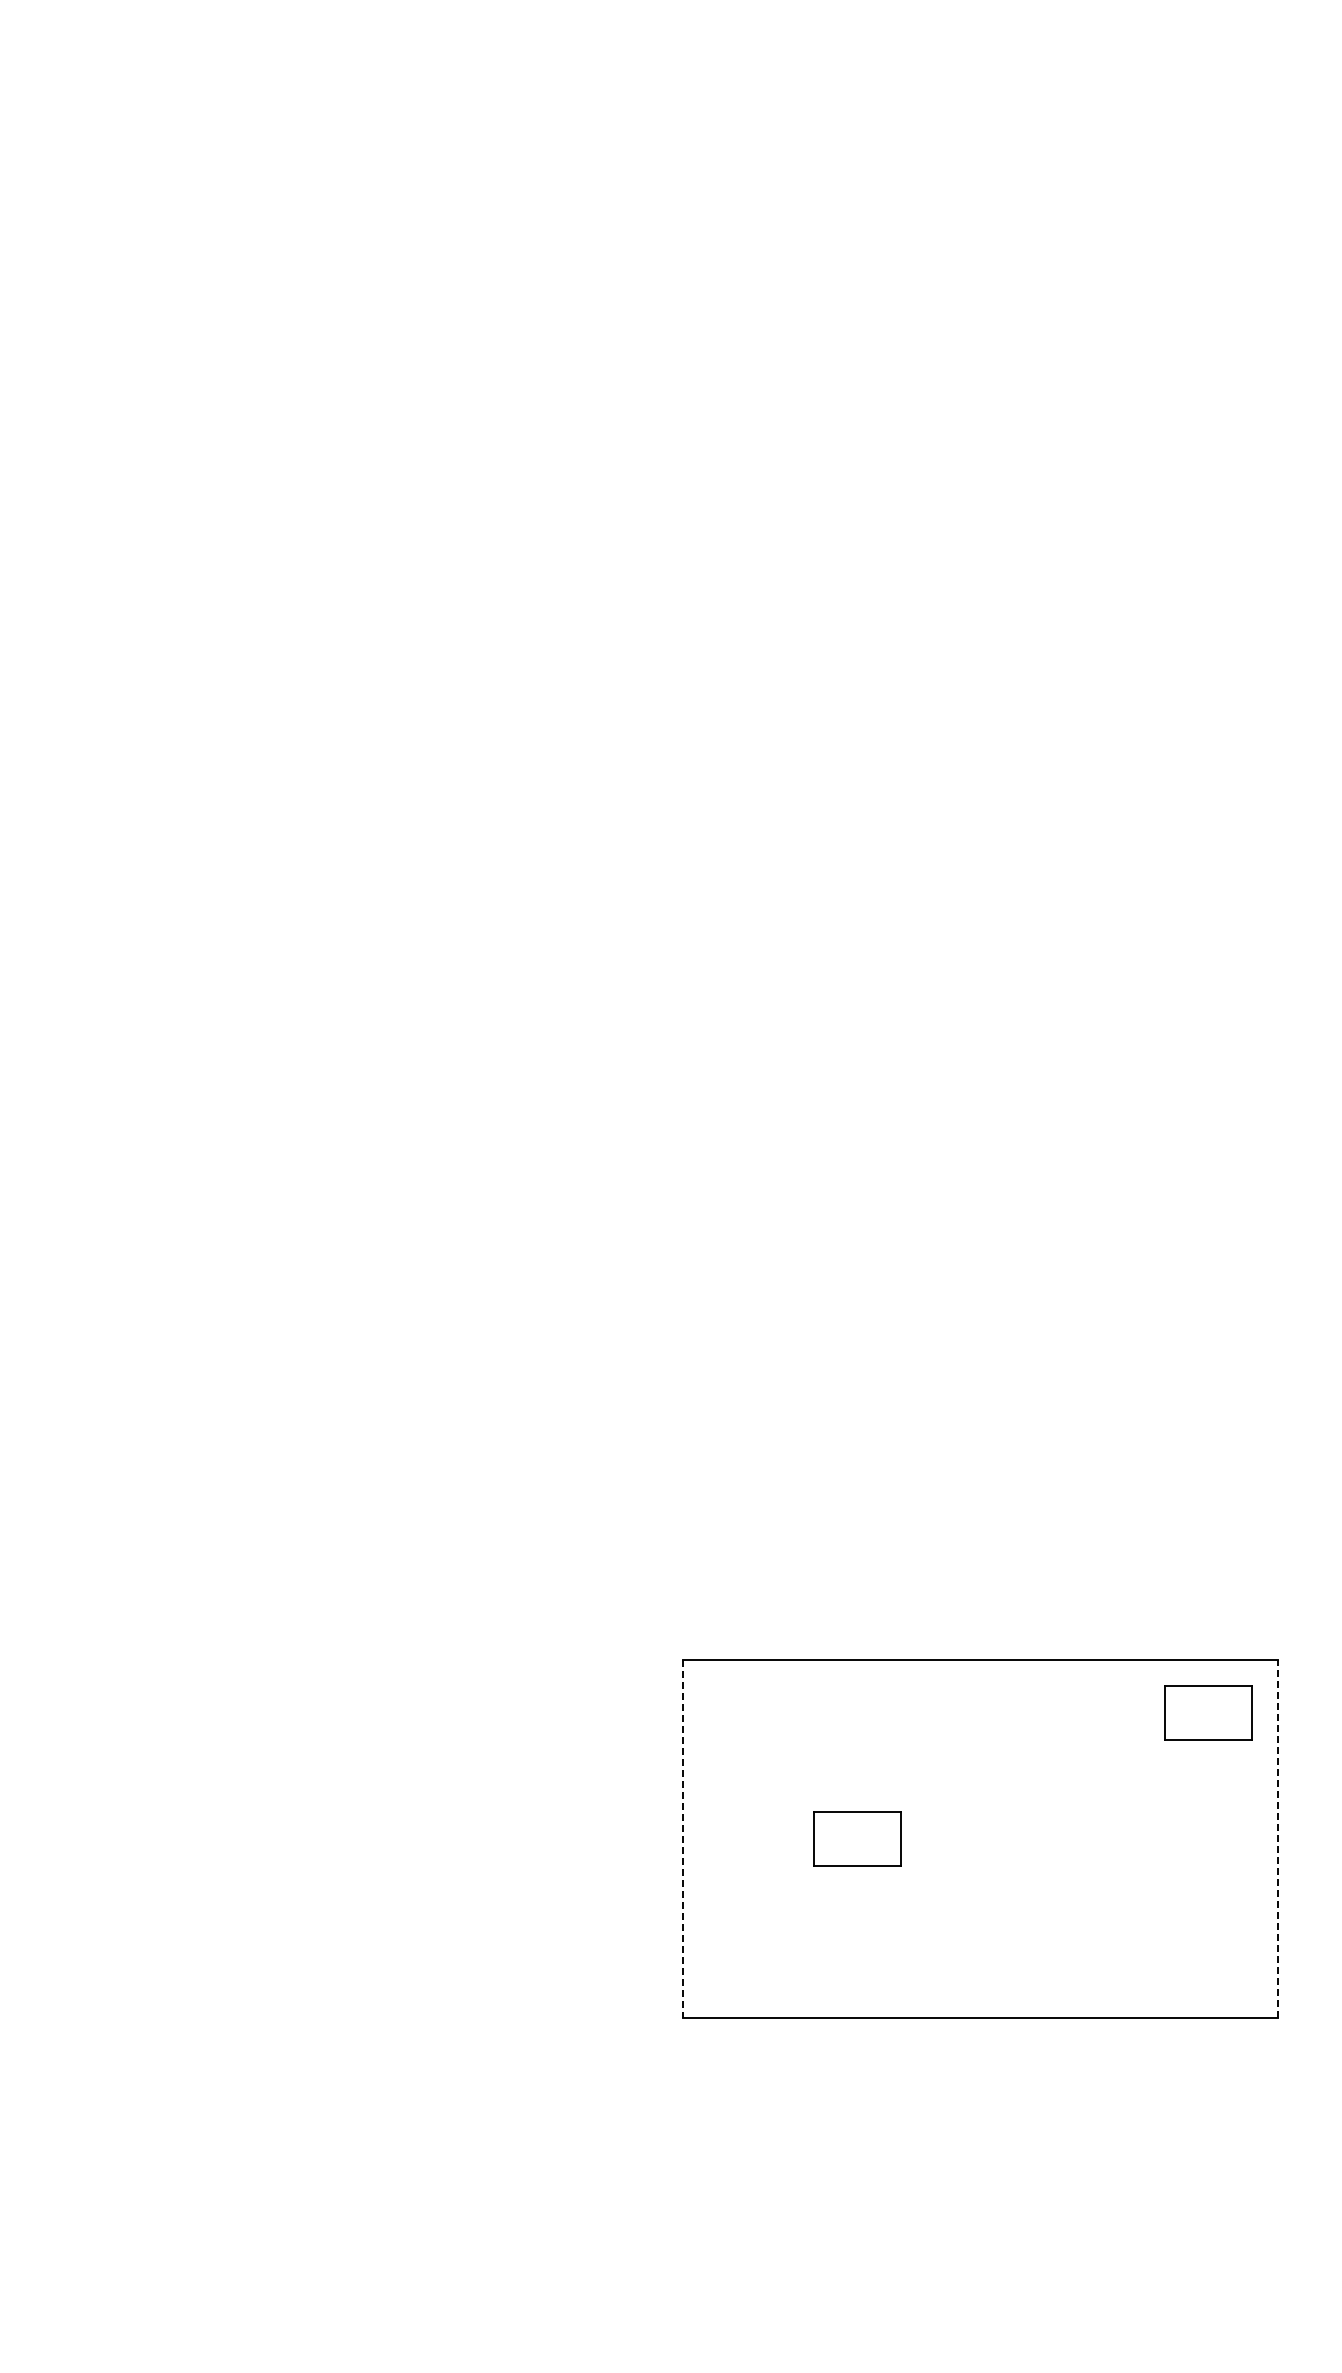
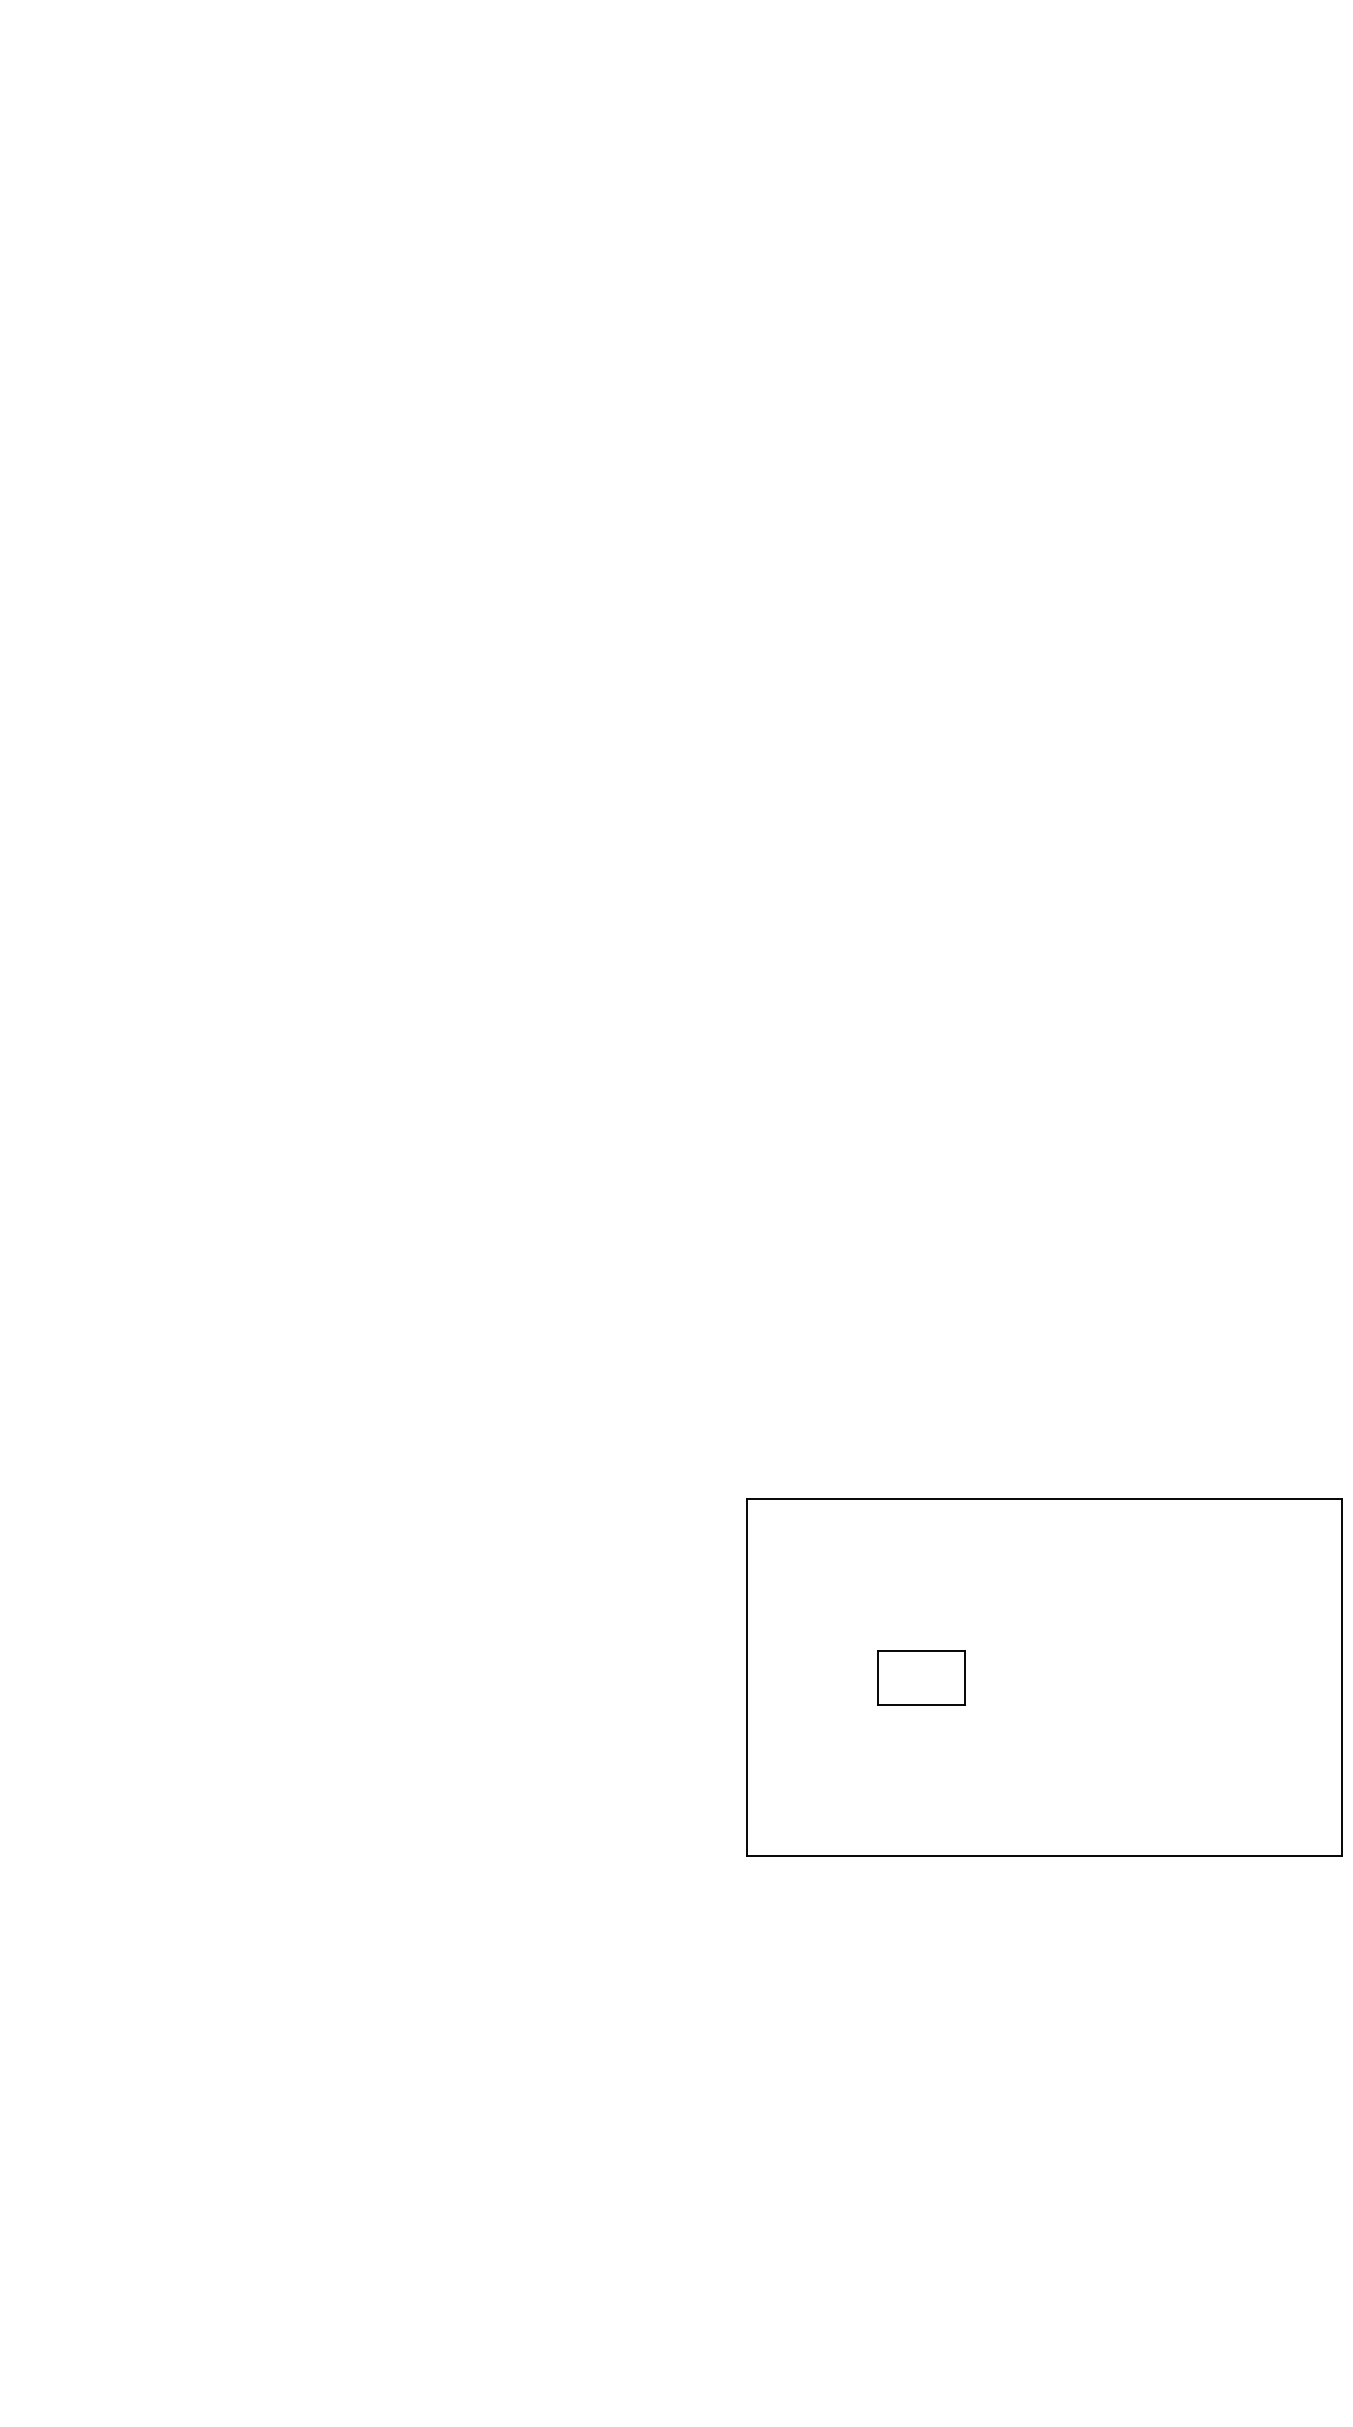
part: (1208, 1712) -> (1272, 1551), removed
line: (682, 1838) -> (746, 1677), dashed -> solid
line: (1277, 1838) -> (1341, 1677), dashed -> solid

